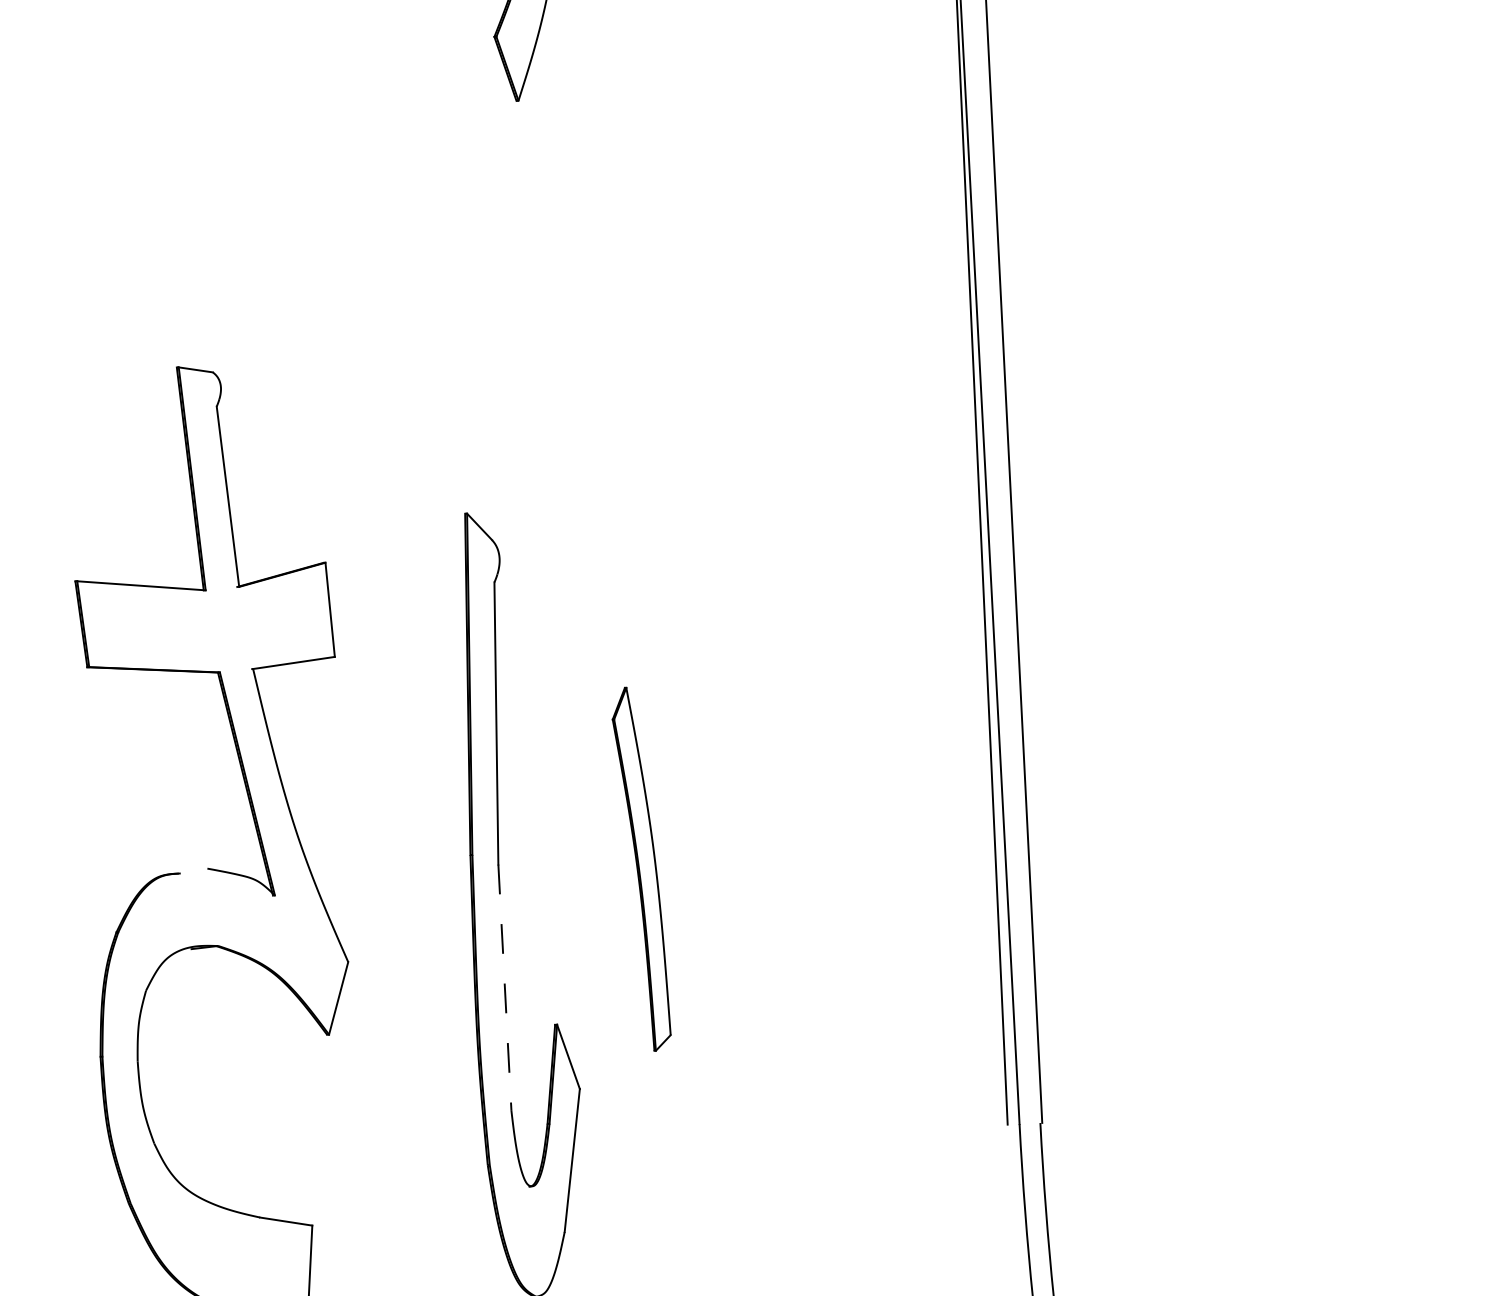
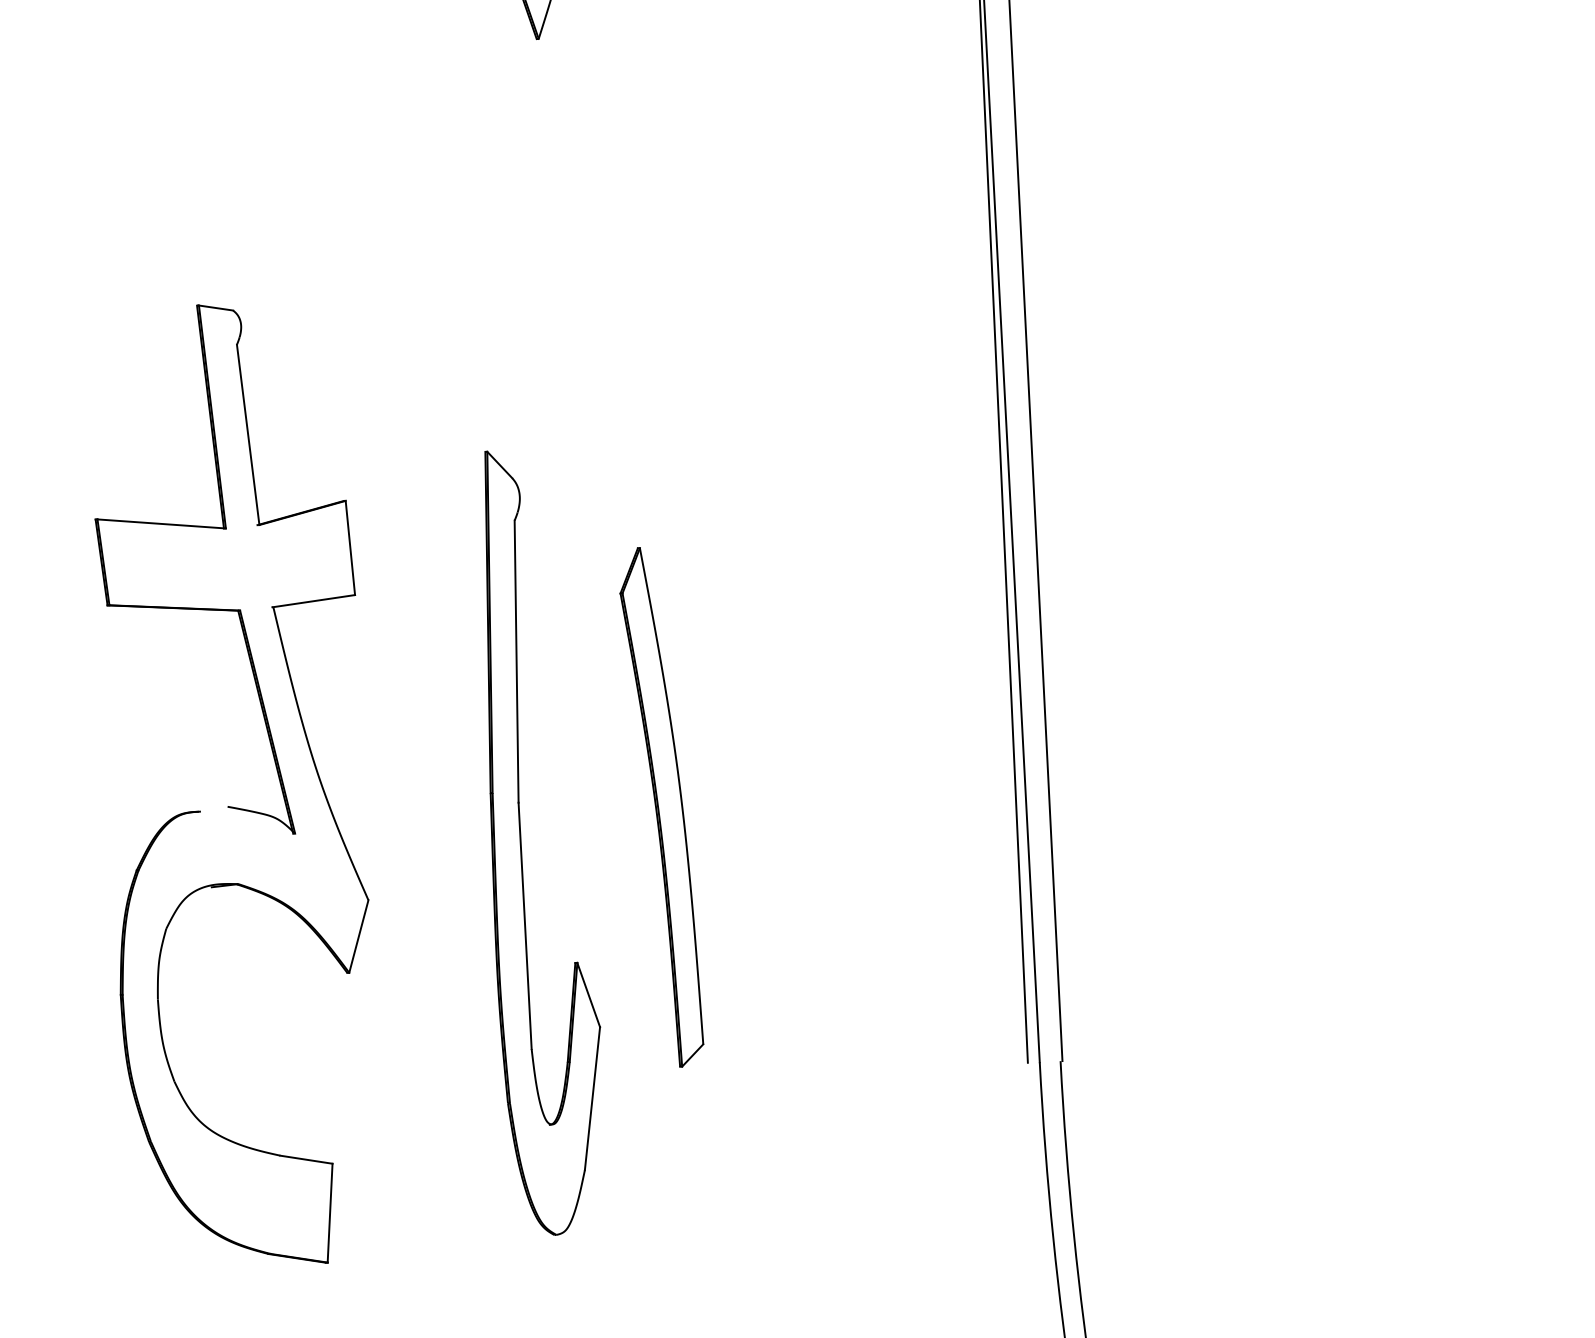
part: (641, 869) -> (661, 807), size x1.43
line: (505, 988) -> (525, 926), dashed -> solid

